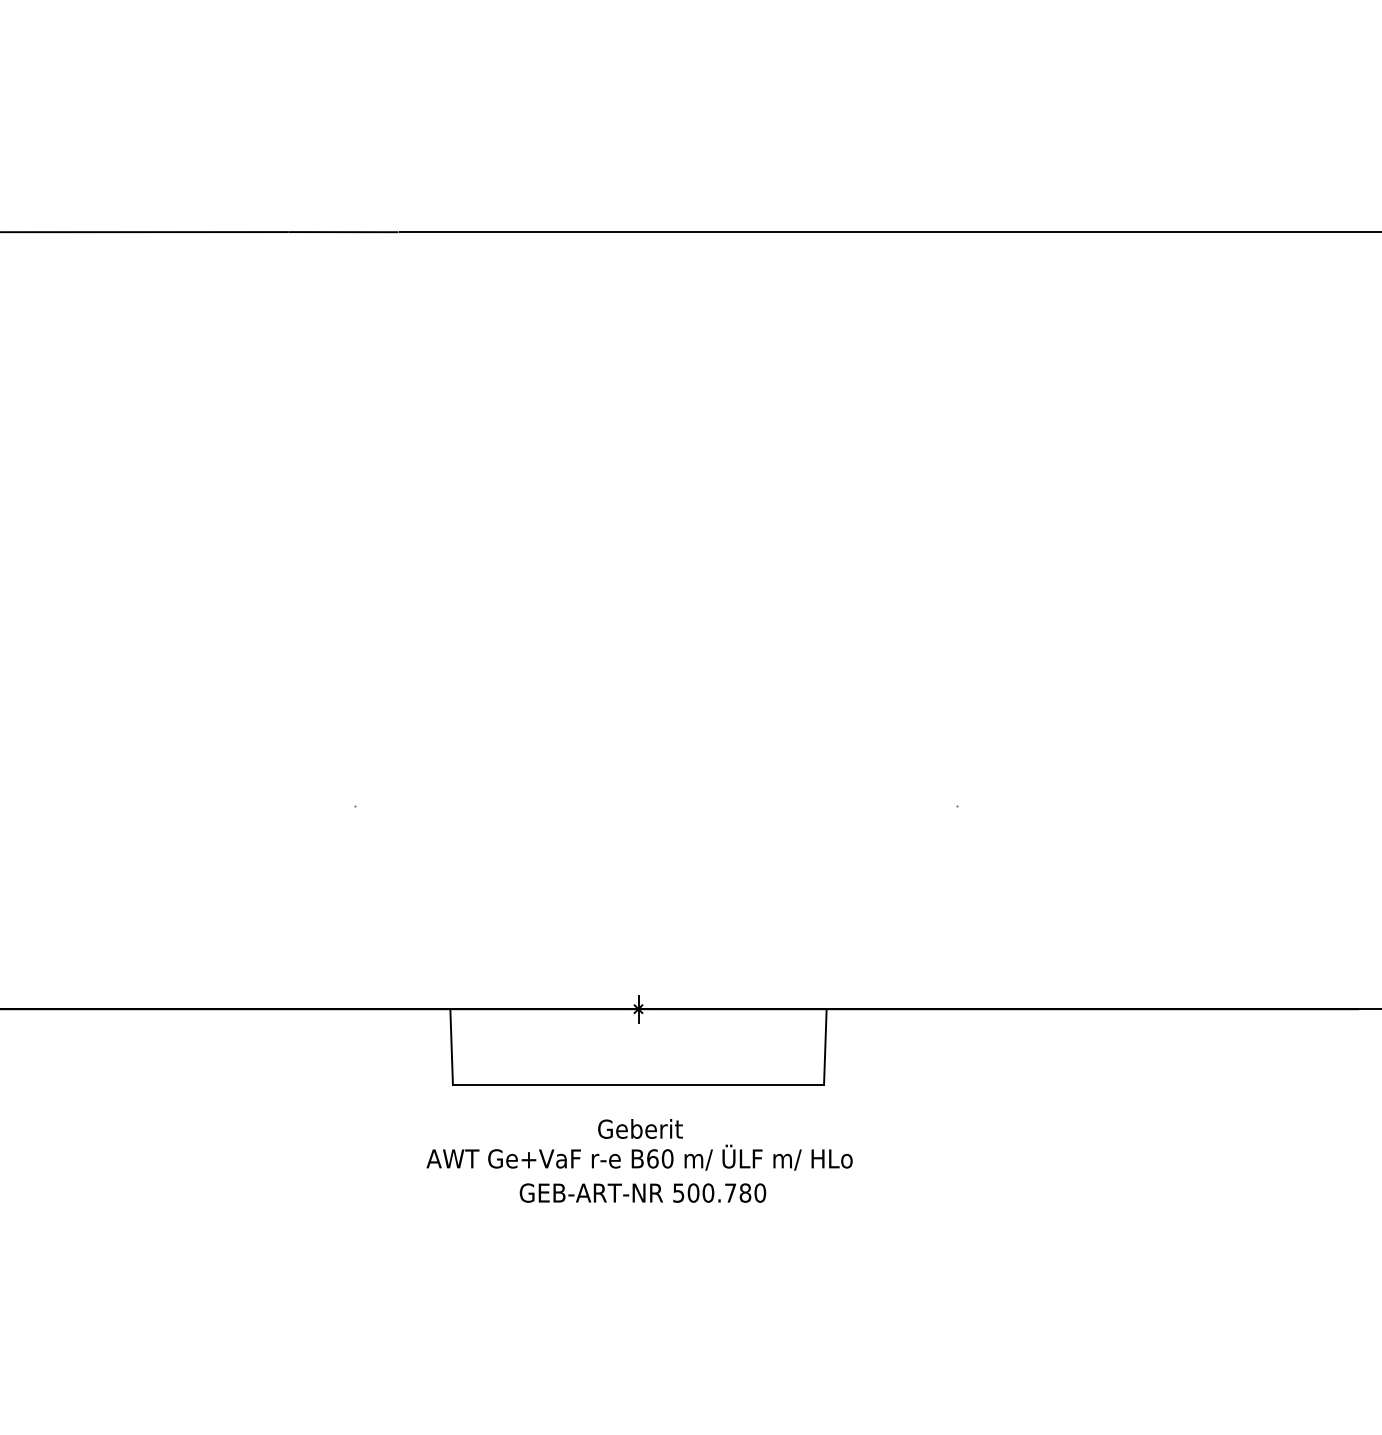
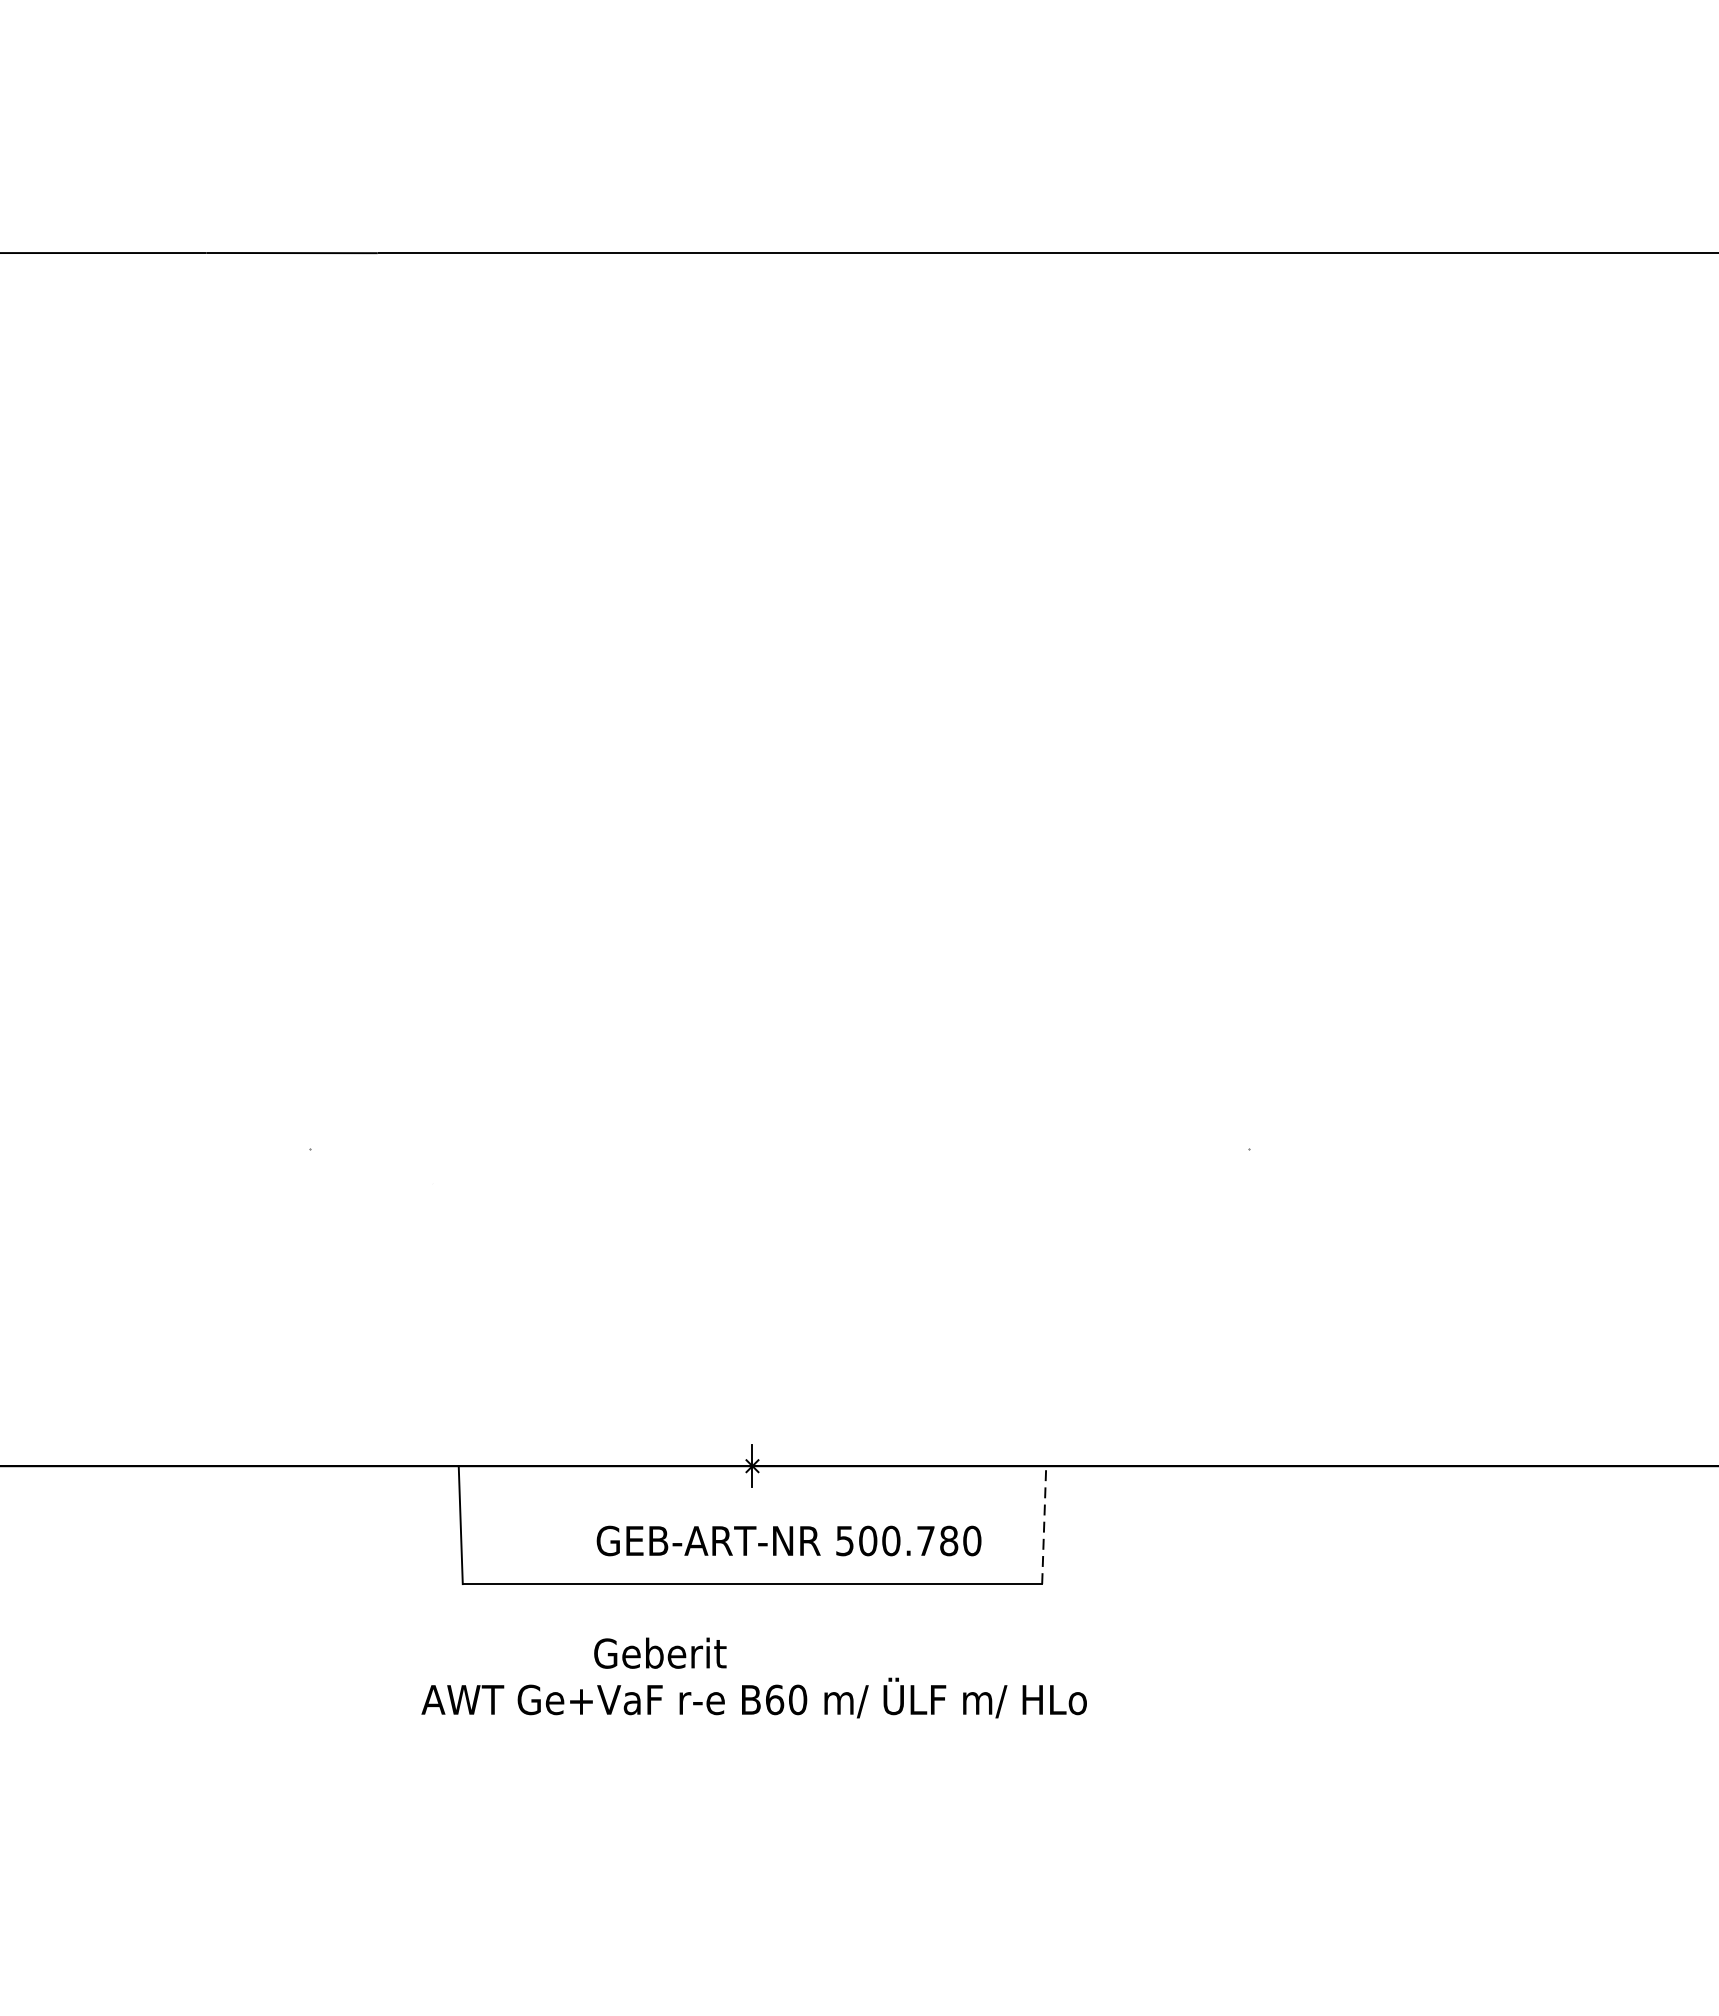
line: (825, 1046) -> (1044, 1524), solid -> dashed
text: (640, 1128) -> (660, 1652), moved
text: (642, 1192) -> (788, 1540), moved

